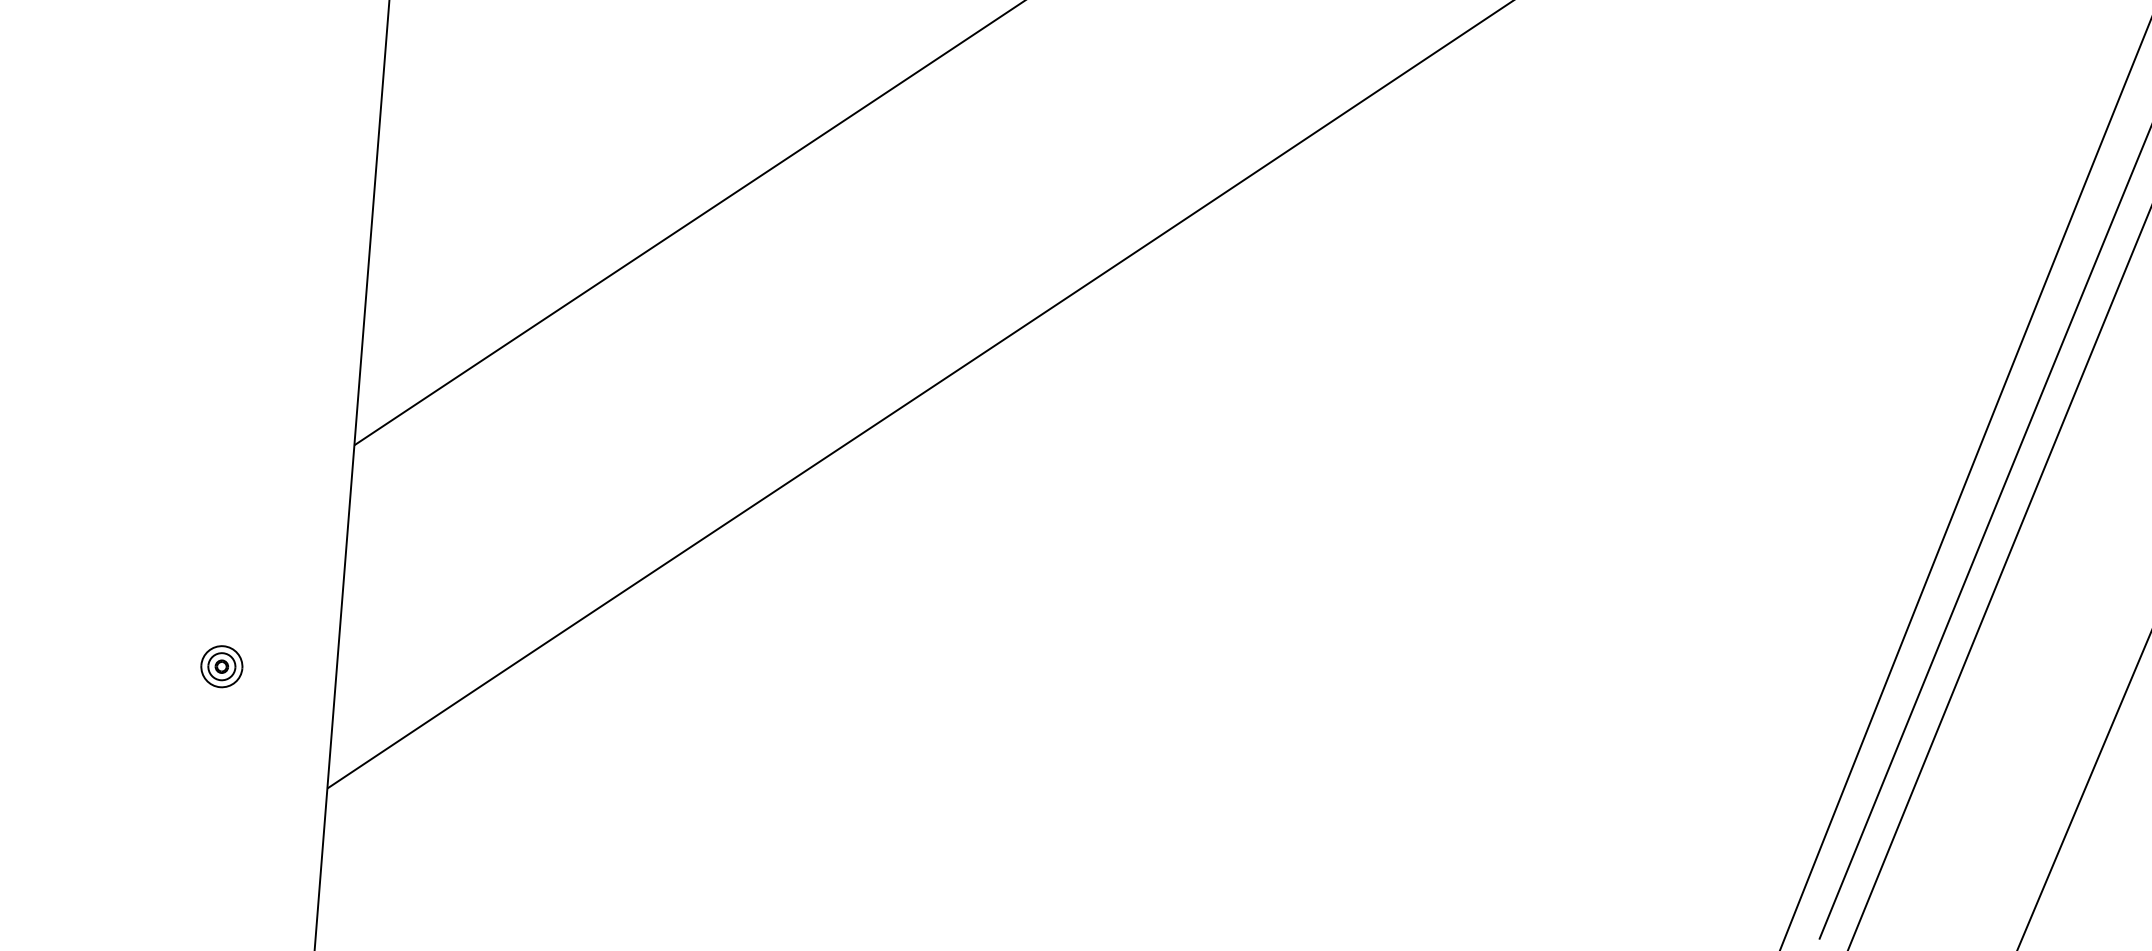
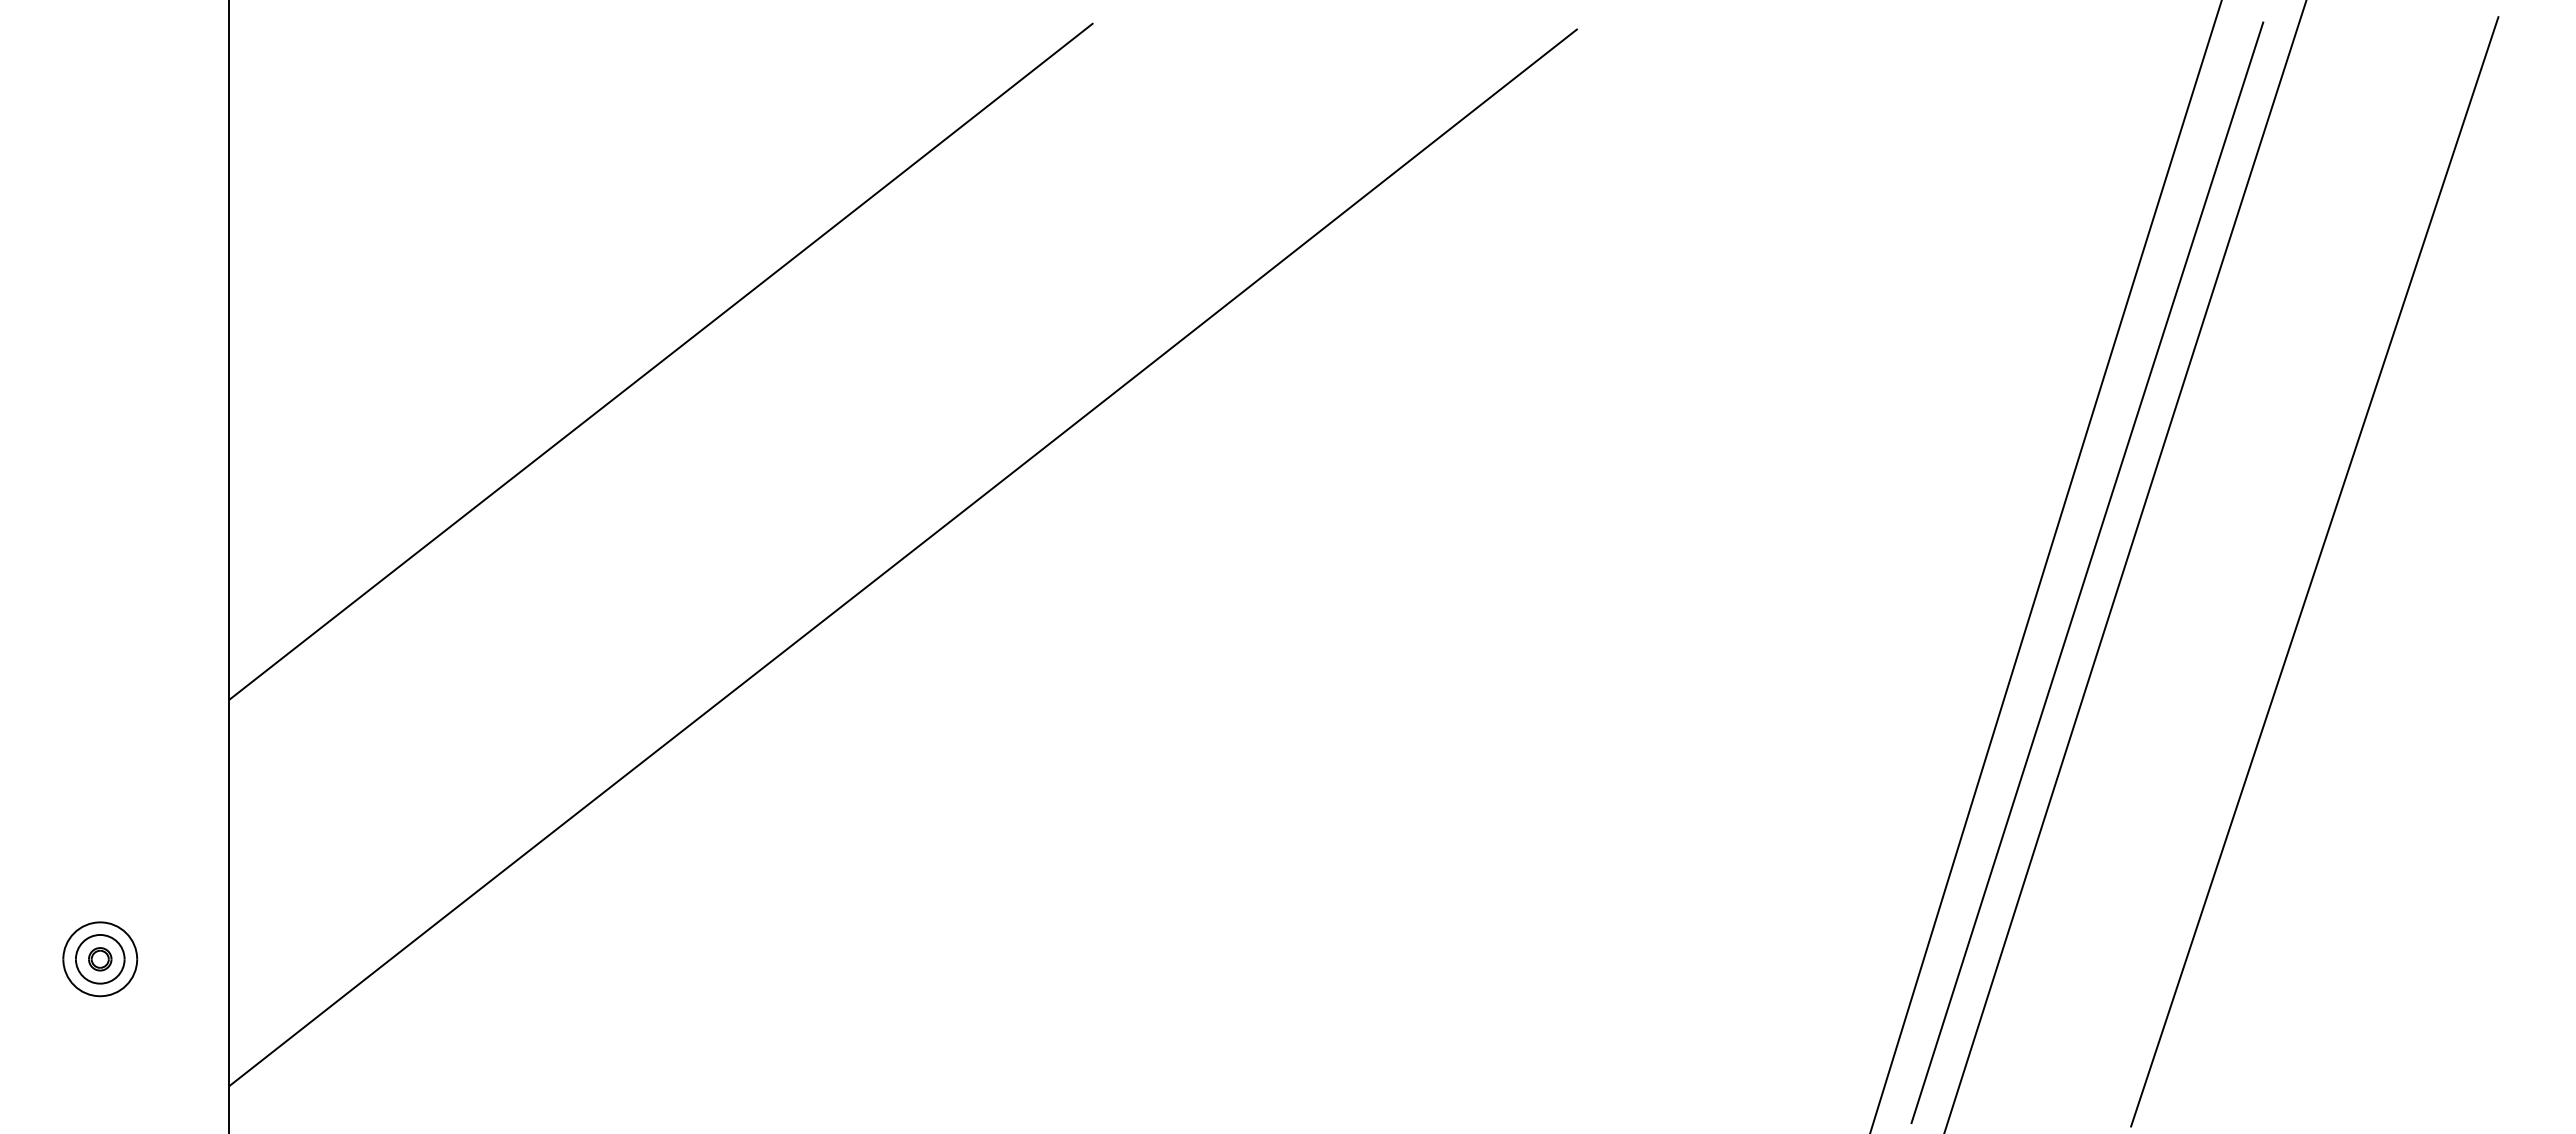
part: (222, 666) -> (100, 959), size x1.6

